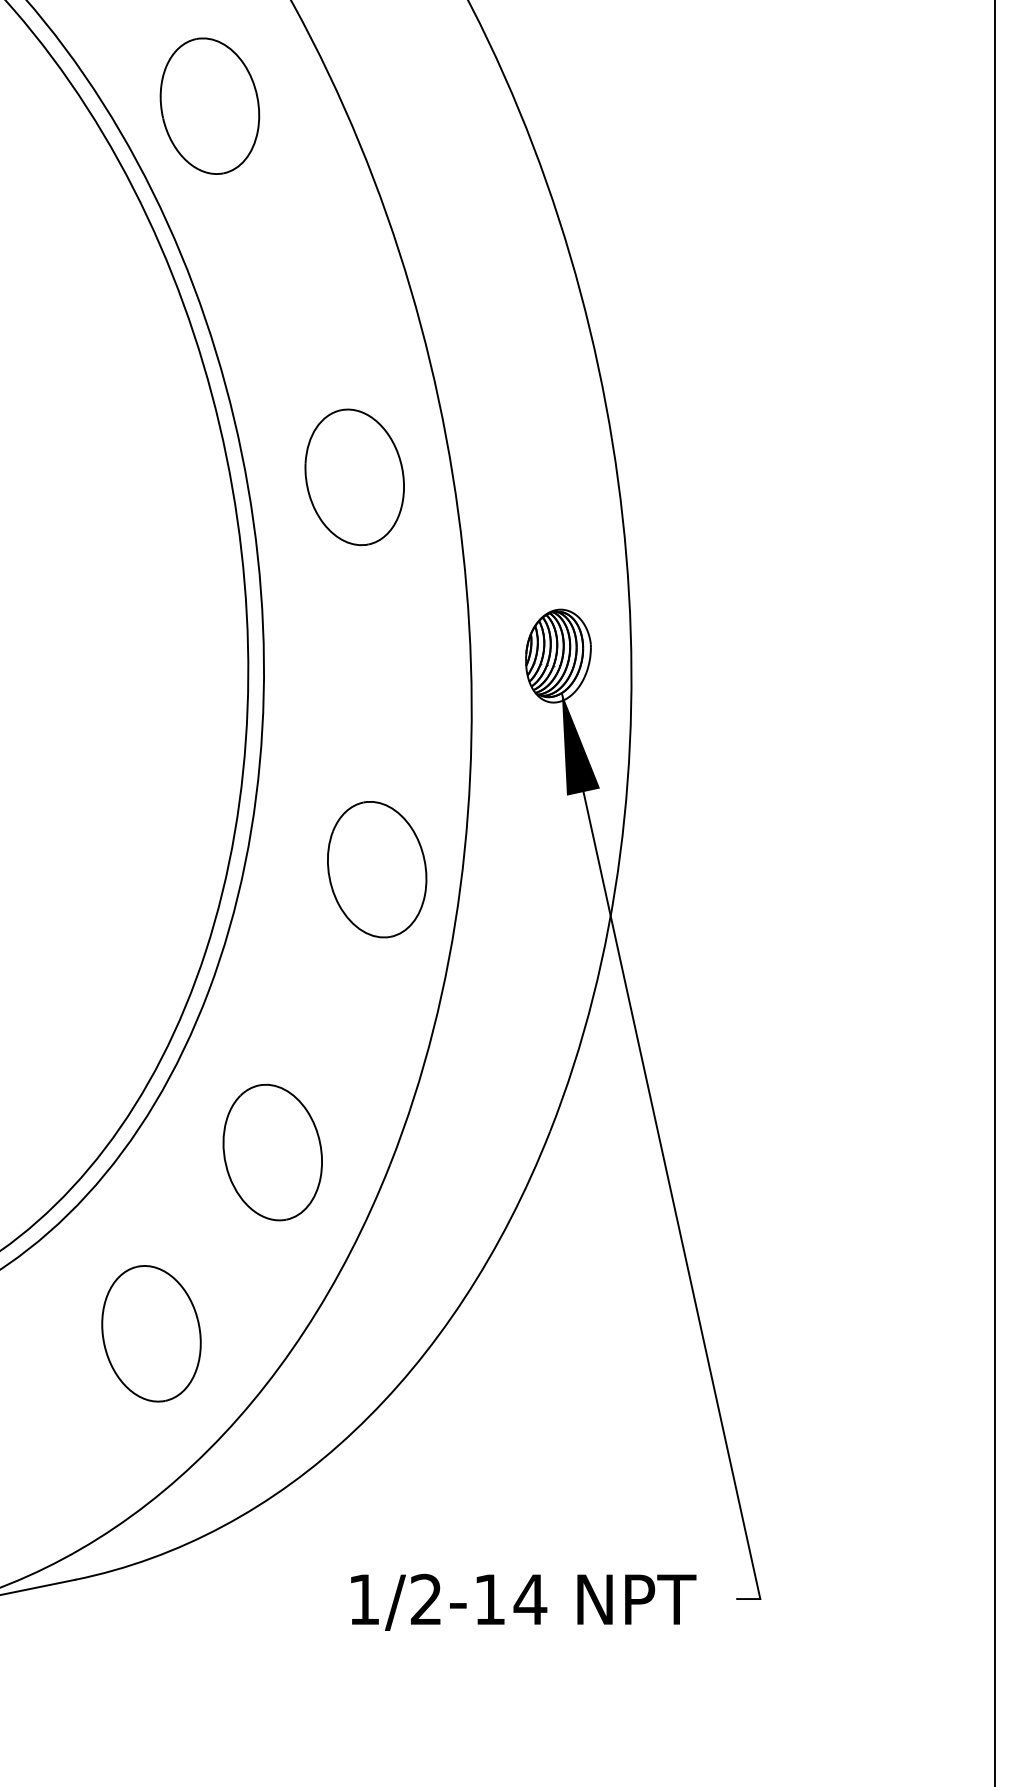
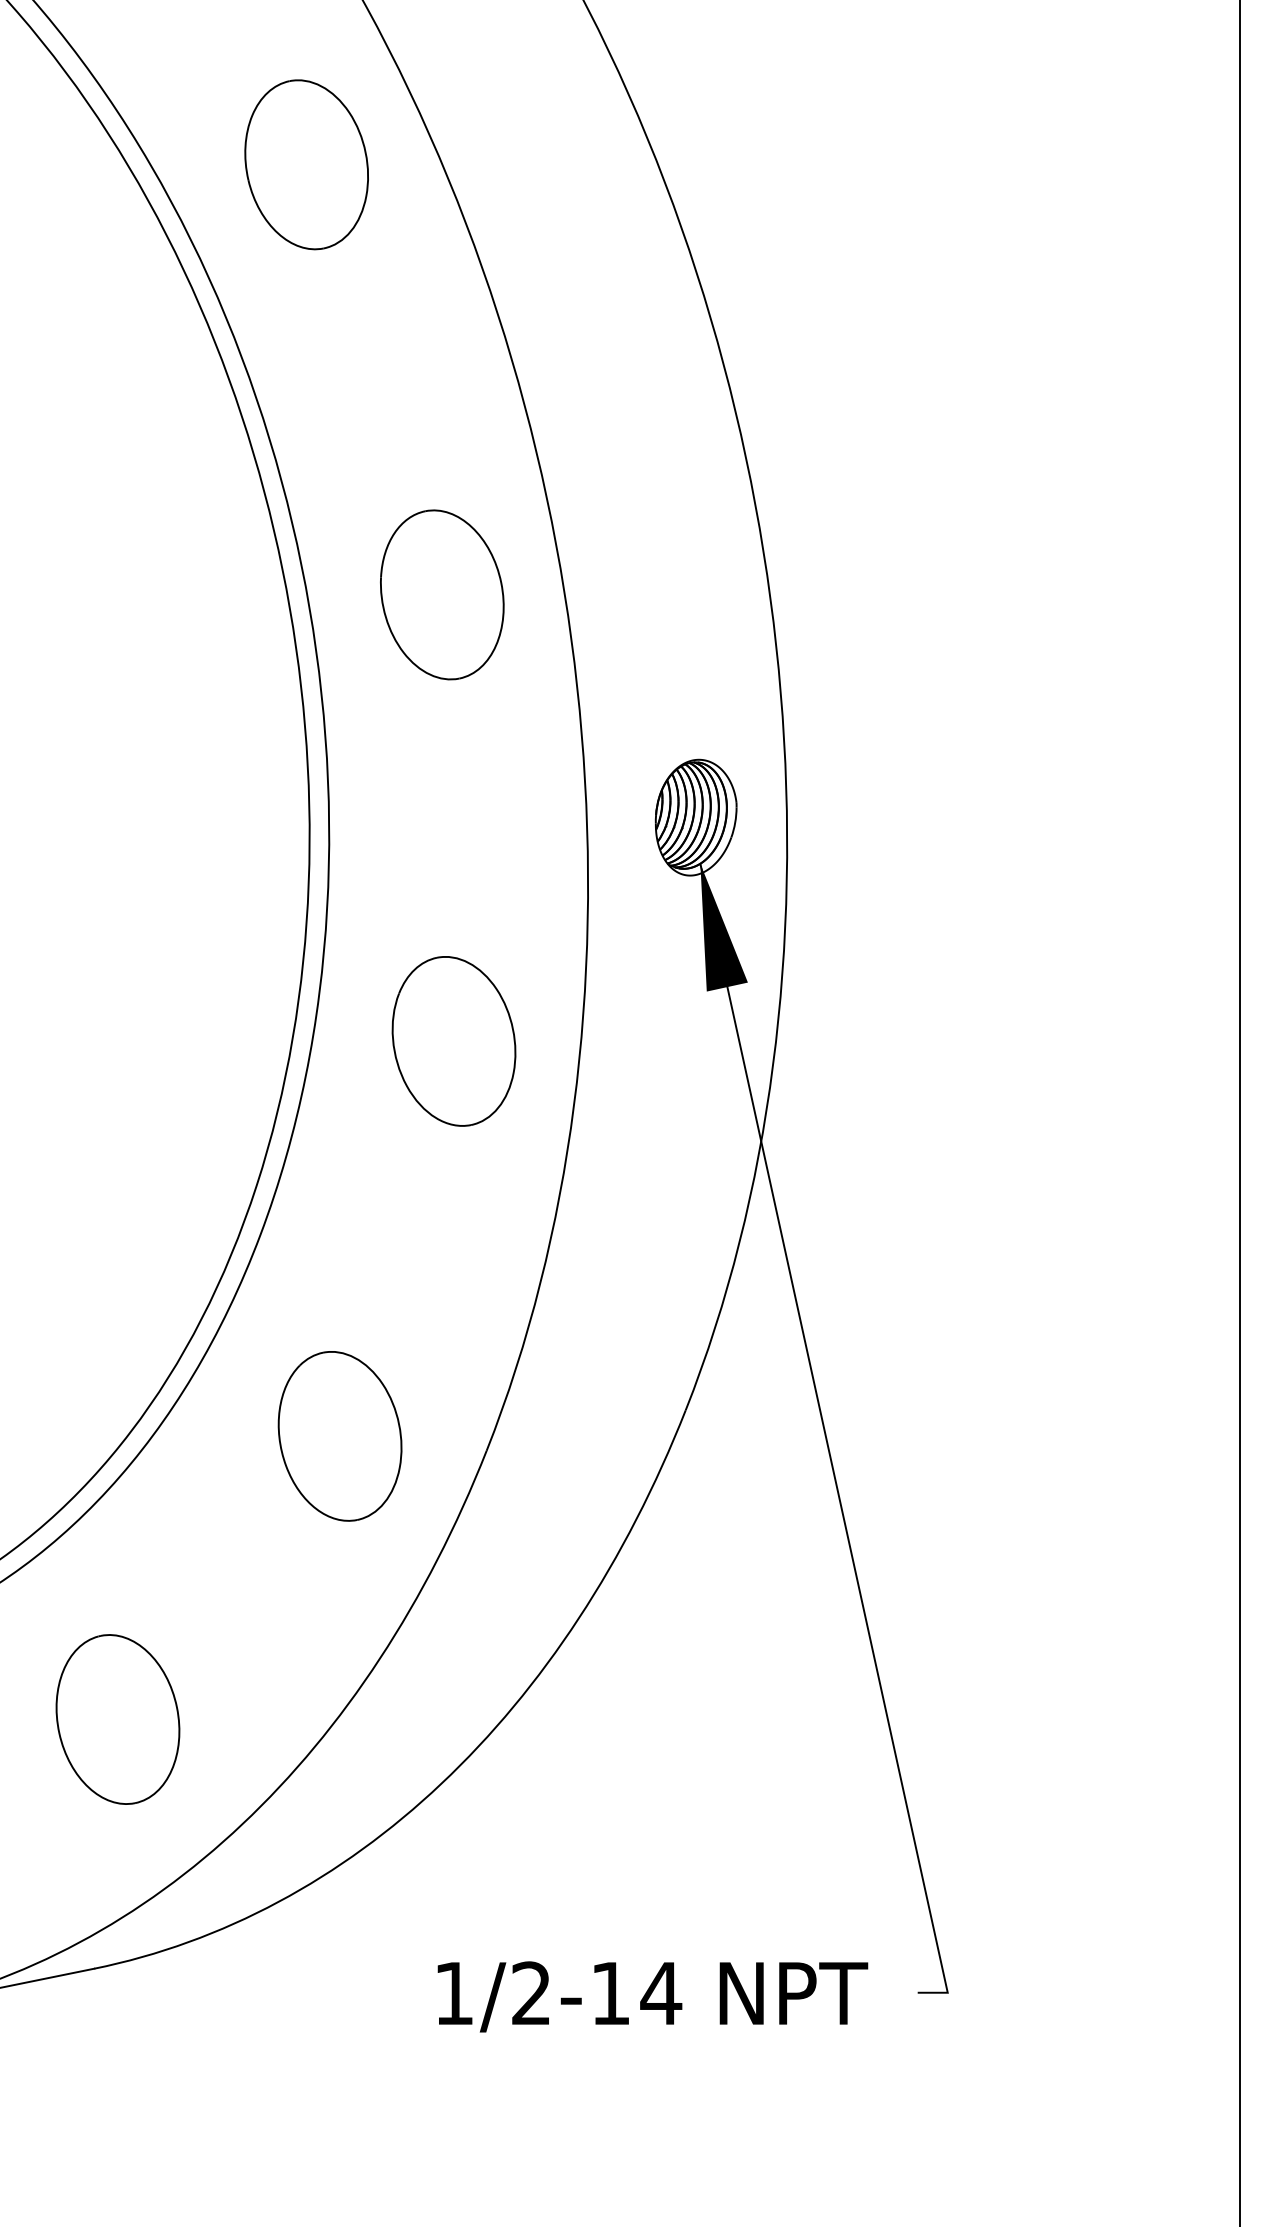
part: (209, 105) -> (306, 163), moved
part: (377, 869) -> (454, 1041), moved
part: (151, 1333) -> (117, 1719), moved

